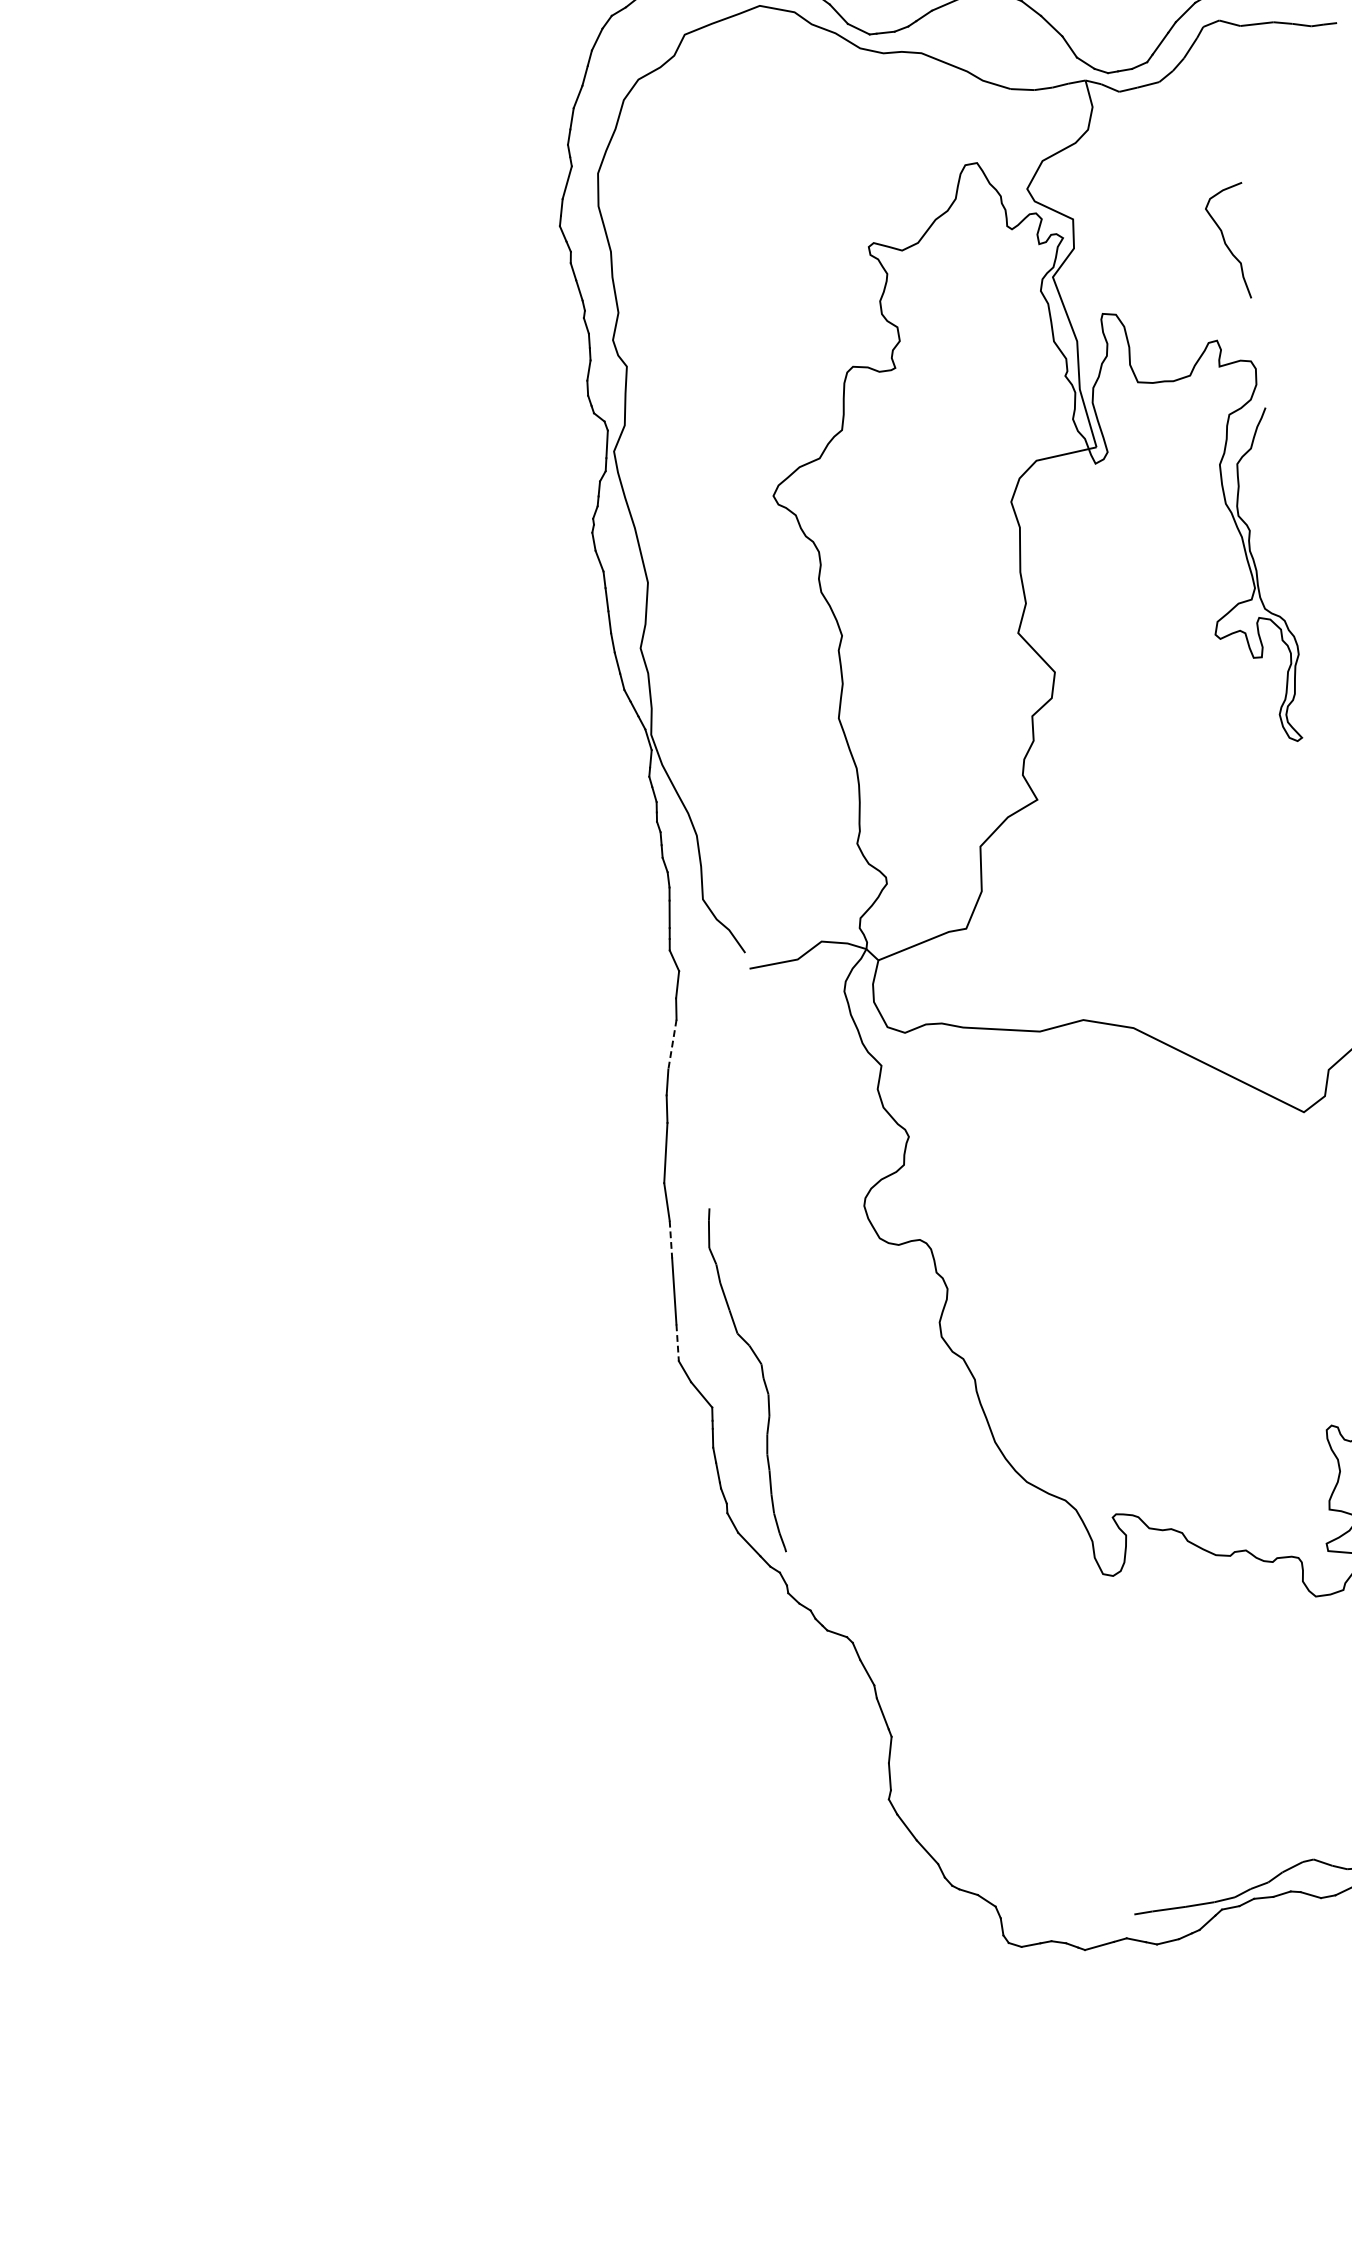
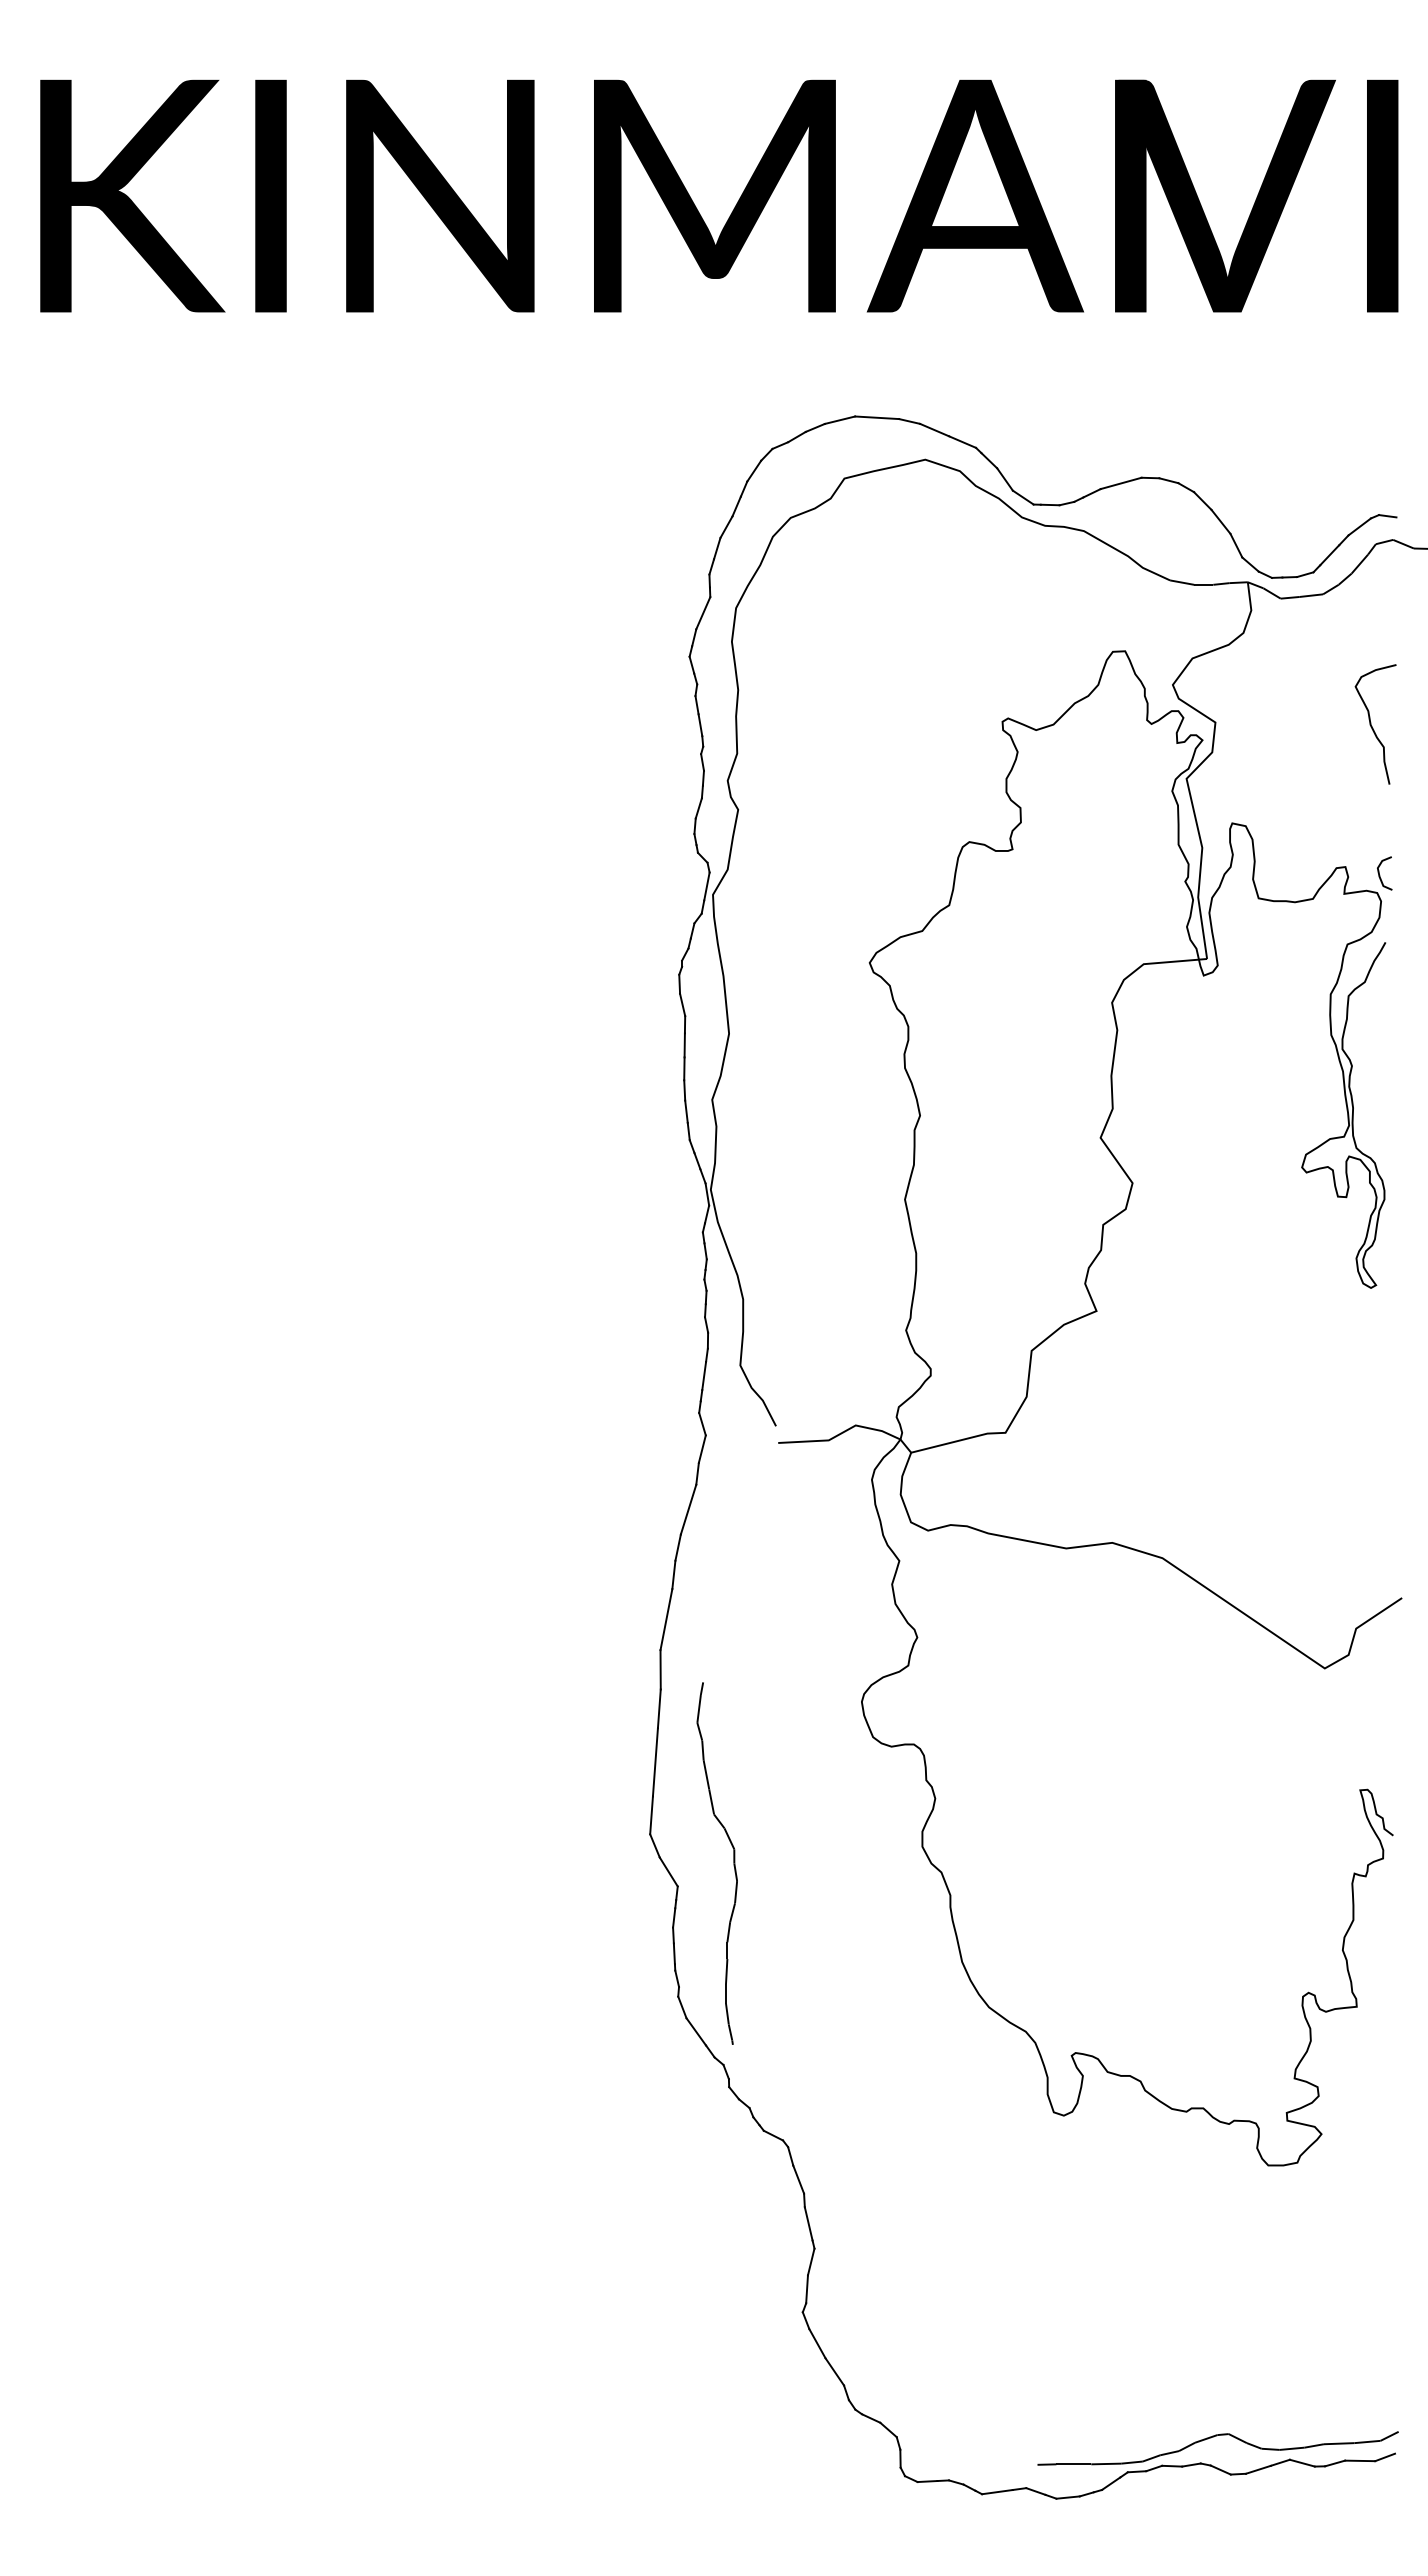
curve: (1227, 244) -> (1372, 726), moved
curve: (1251, 344) -> (1380, 875), added
line: (672, 1045) -> (688, 1510), dashed -> solid
line: (671, 1240) -> (659, 1709), dashed -> solid
line: (677, 1342) -> (651, 1815), dashed -> solid

